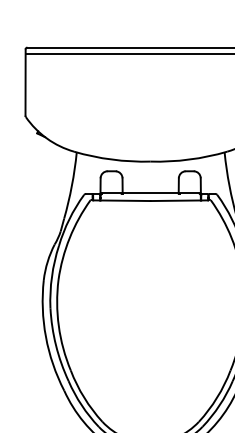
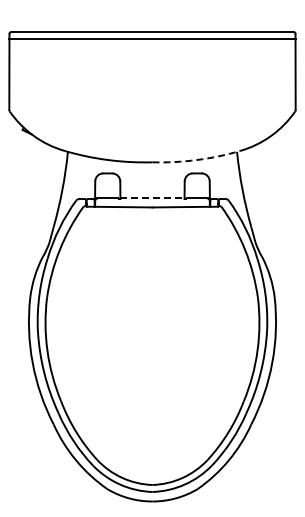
arc: (189, 159) -> (196, 160), solid -> dashed
line: (150, 193) -> (152, 198), solid -> dashed

